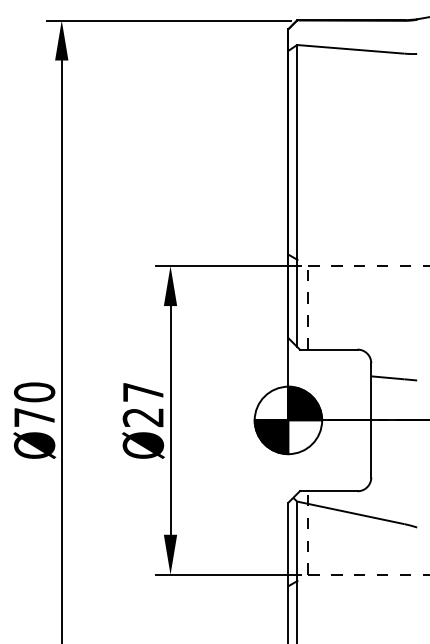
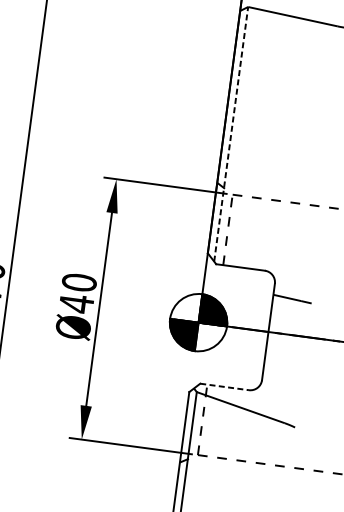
line: (297, 195) -> (231, 133), solid -> dashed
text: (143, 404) -> (78, 292), Ø27 -> Ø40
line: (328, 491) -> (224, 387), solid -> dashed

